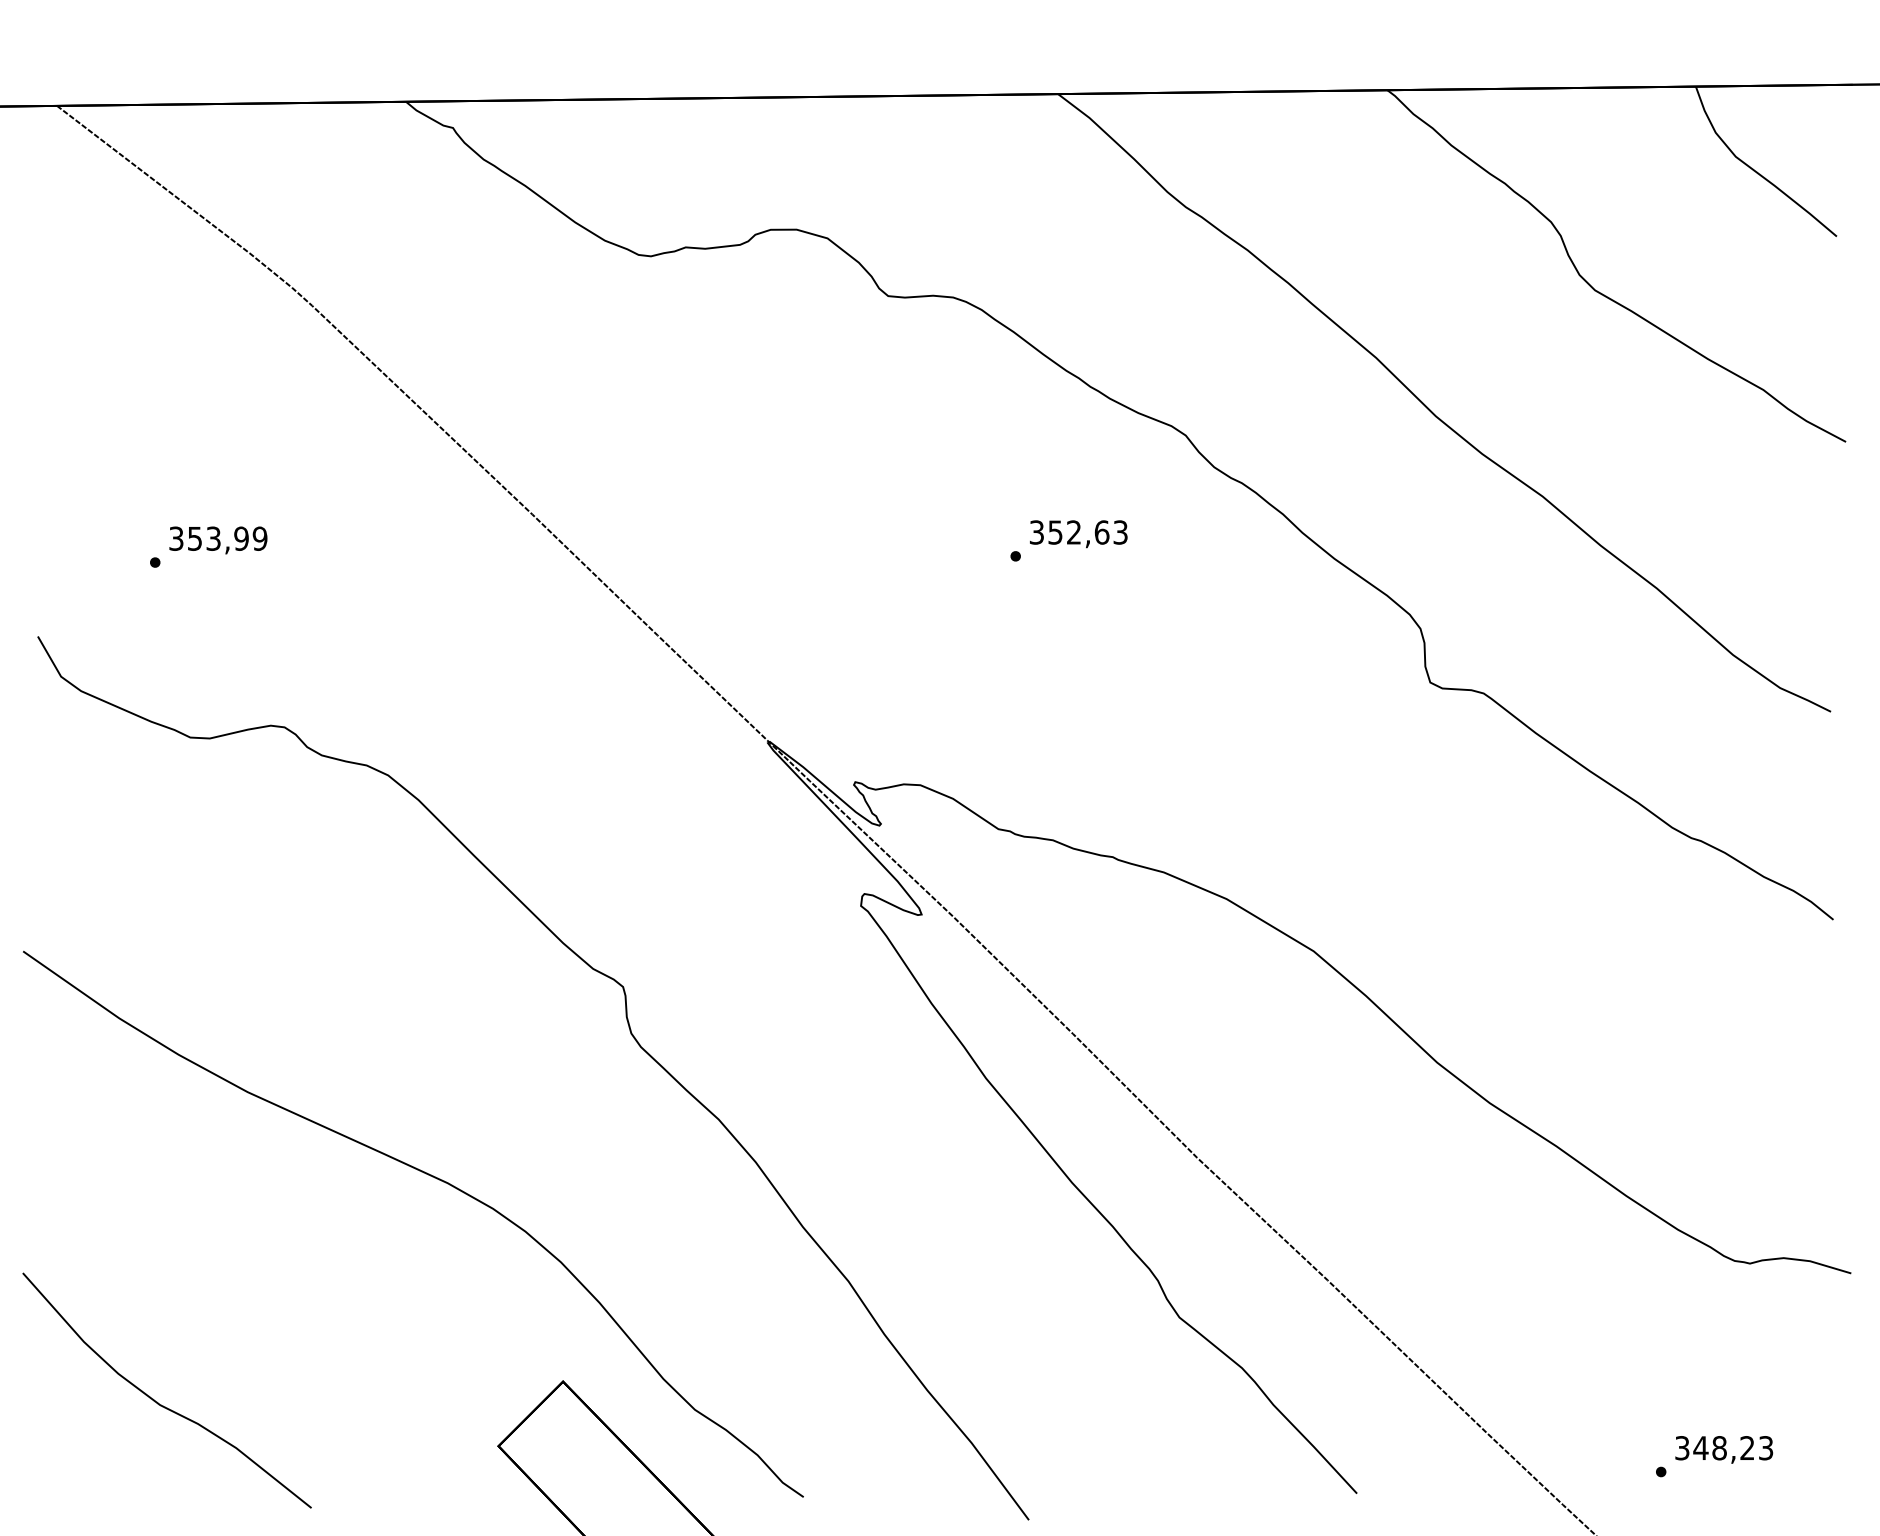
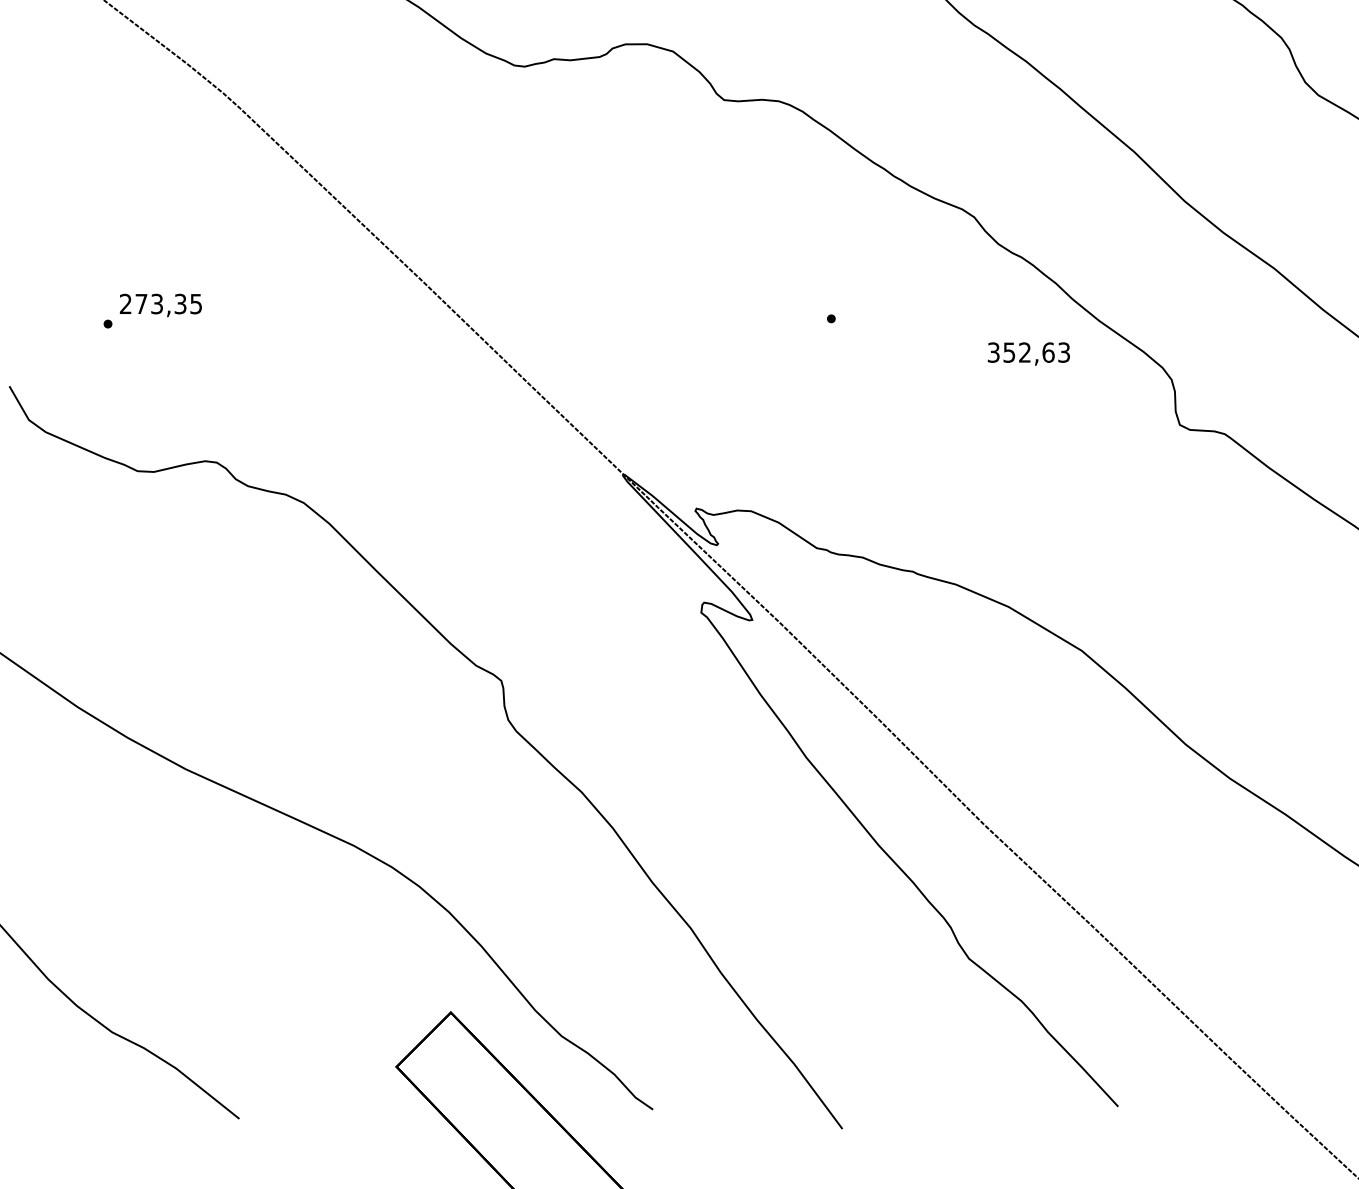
text: (1078, 534) -> (1028, 354), moved
text: (218, 538) -> (161, 303), 353,99 -> 273,35

